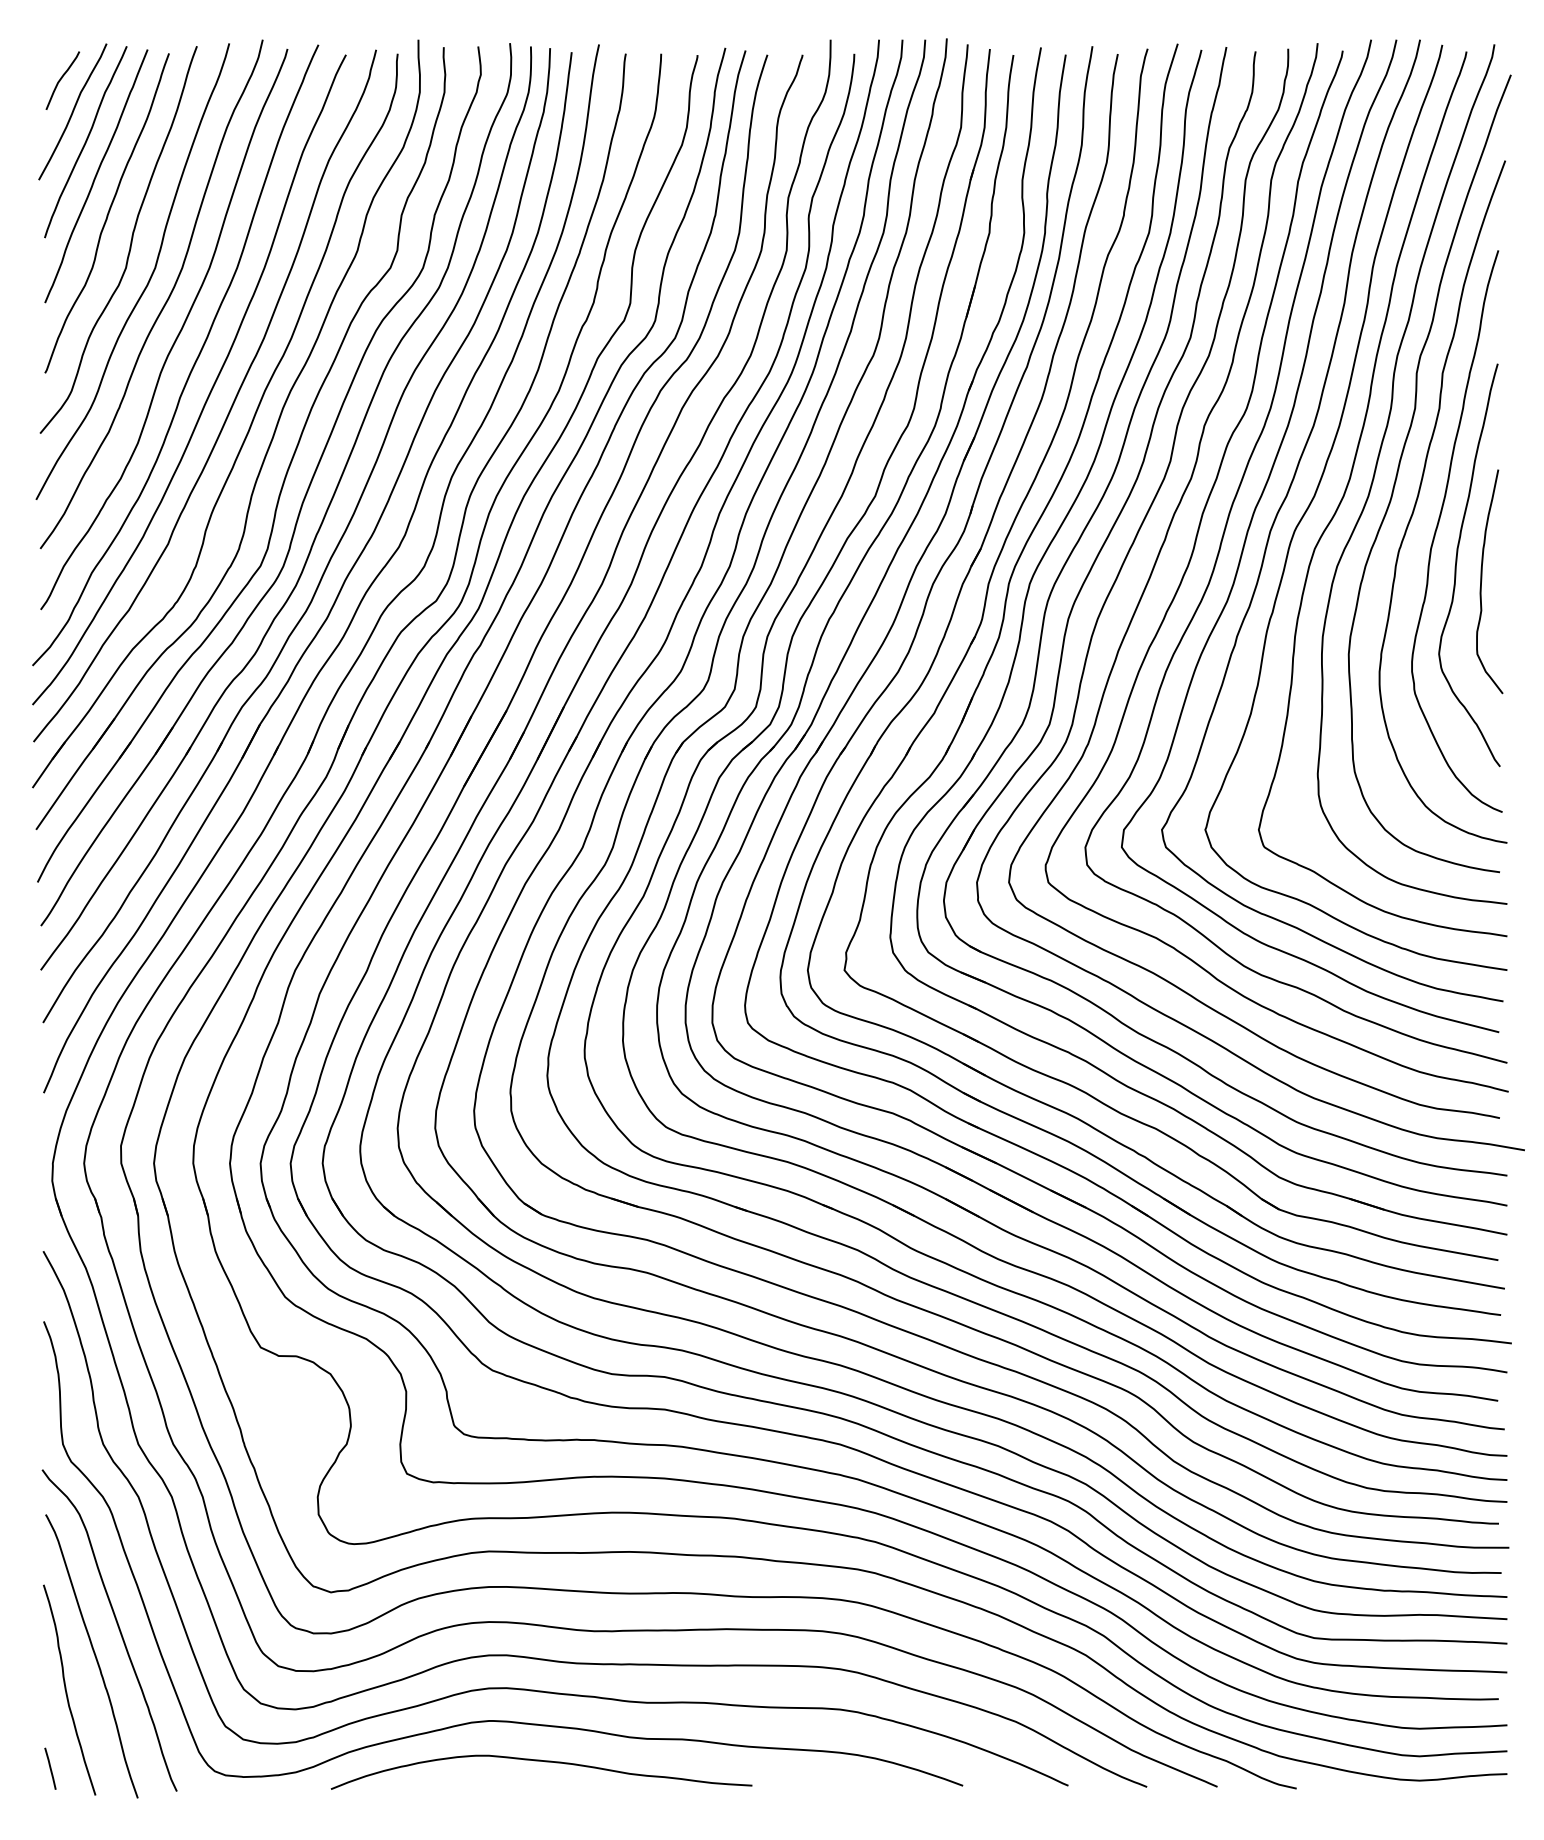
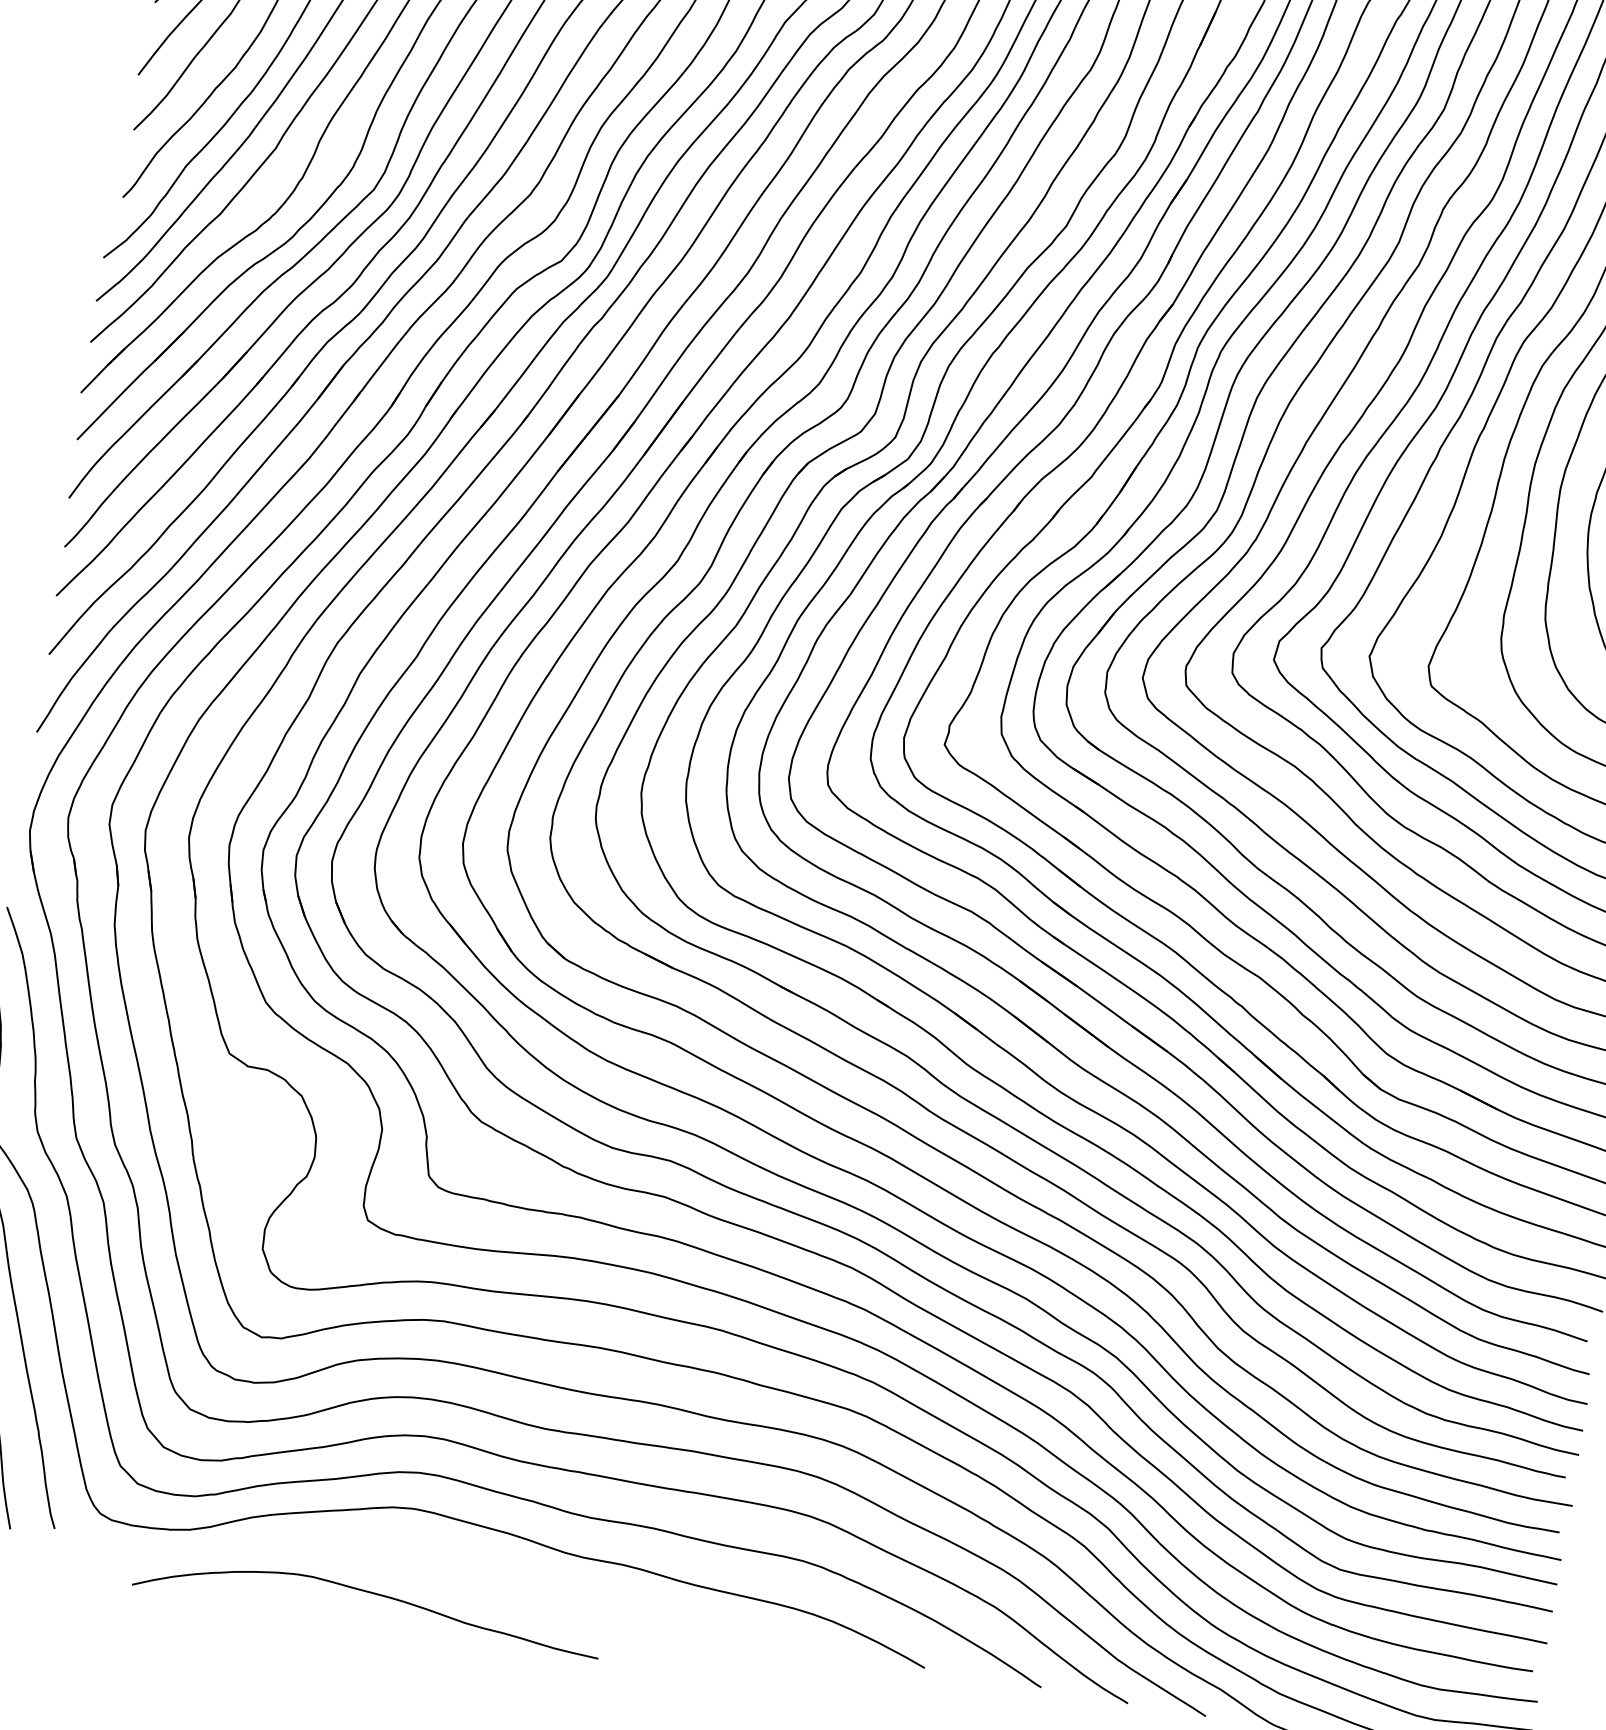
curve: (545, 1762) -> (373, 1594), moved

